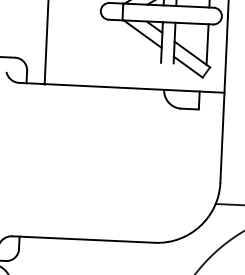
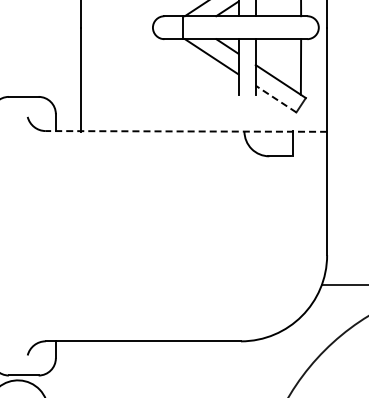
line: (187, 66) -> (275, 98), solid -> dashed
line: (121, 87) -> (186, 131), solid -> dashed

